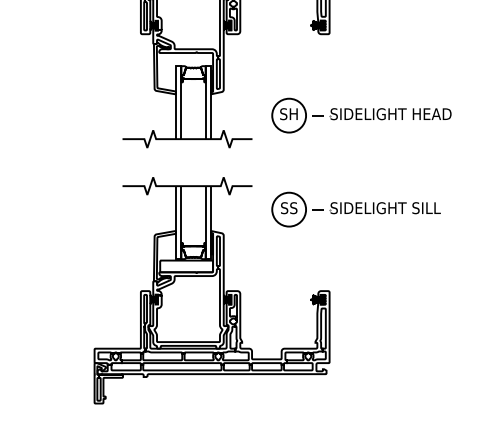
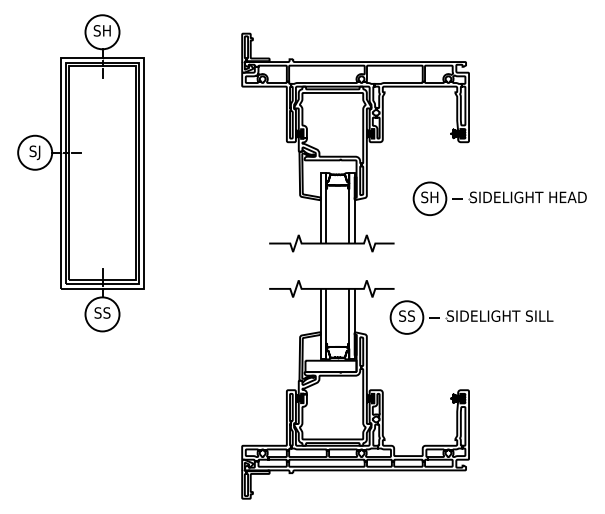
part: (361, 115) -> (499, 198), moved
part: (355, 209) -> (471, 317), moved

